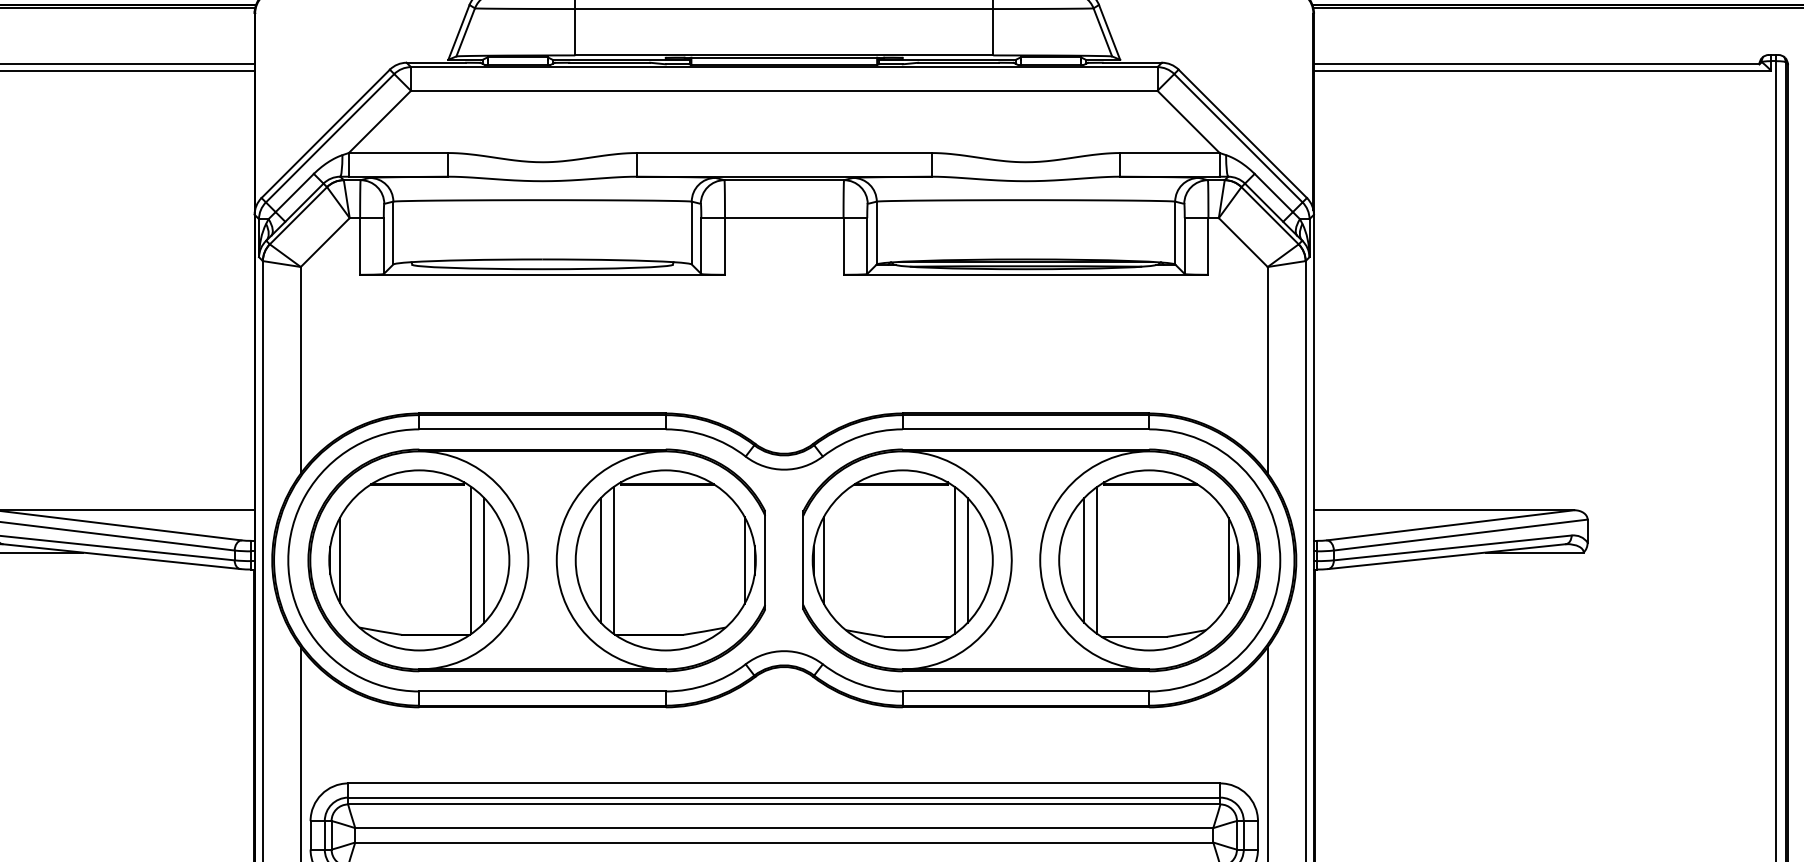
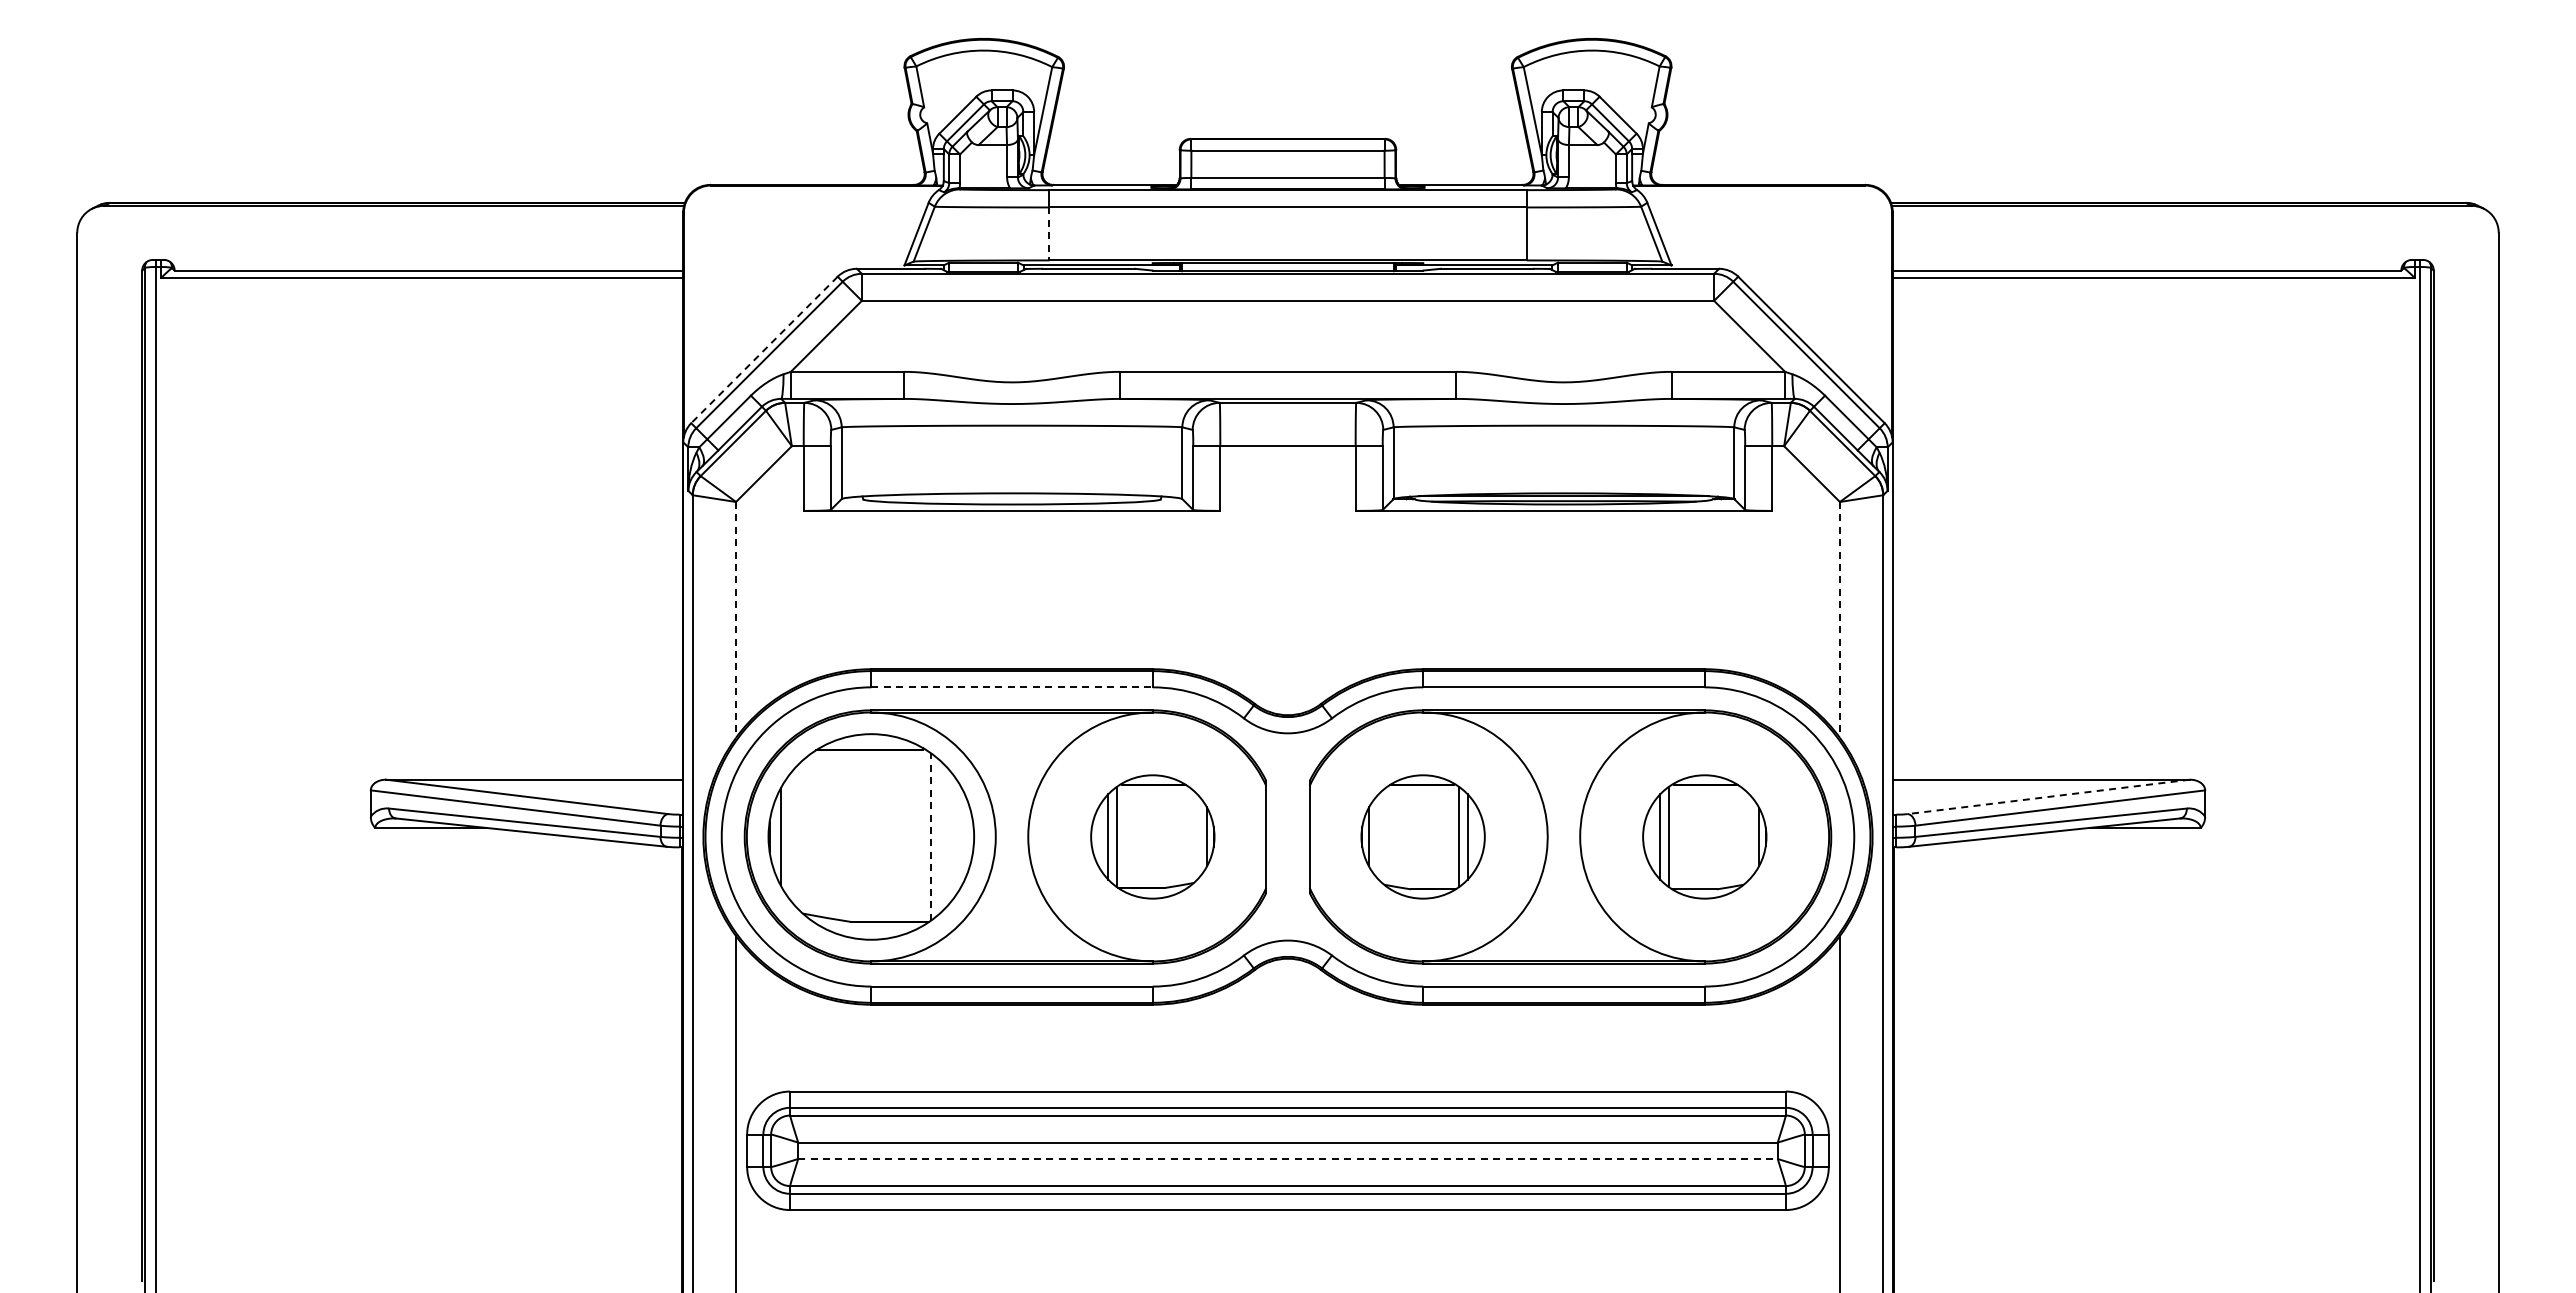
line: (575, 32) -> (1049, 234), solid -> dashed
line: (325, 133) -> (764, 349), solid -> dashed
line: (301, 369) -> (736, 619), solid -> dashed
line: (1267, 369) -> (1839, 619), solid -> dashed
line: (542, 429) -> (1012, 687), solid -> dashed
line: (1450, 524) -> (2048, 796), solid -> dashed
line: (471, 560) -> (930, 836), solid -> dashed
line: (484, 560) -> (945, 836), removed
part: (665, 560) -> (1152, 836), size x0.6
part: (902, 560) -> (1422, 836), size x0.6
part: (1149, 560) -> (1704, 836), size x0.6
line: (784, 842) -> (1288, 1159), solid -> dashed

